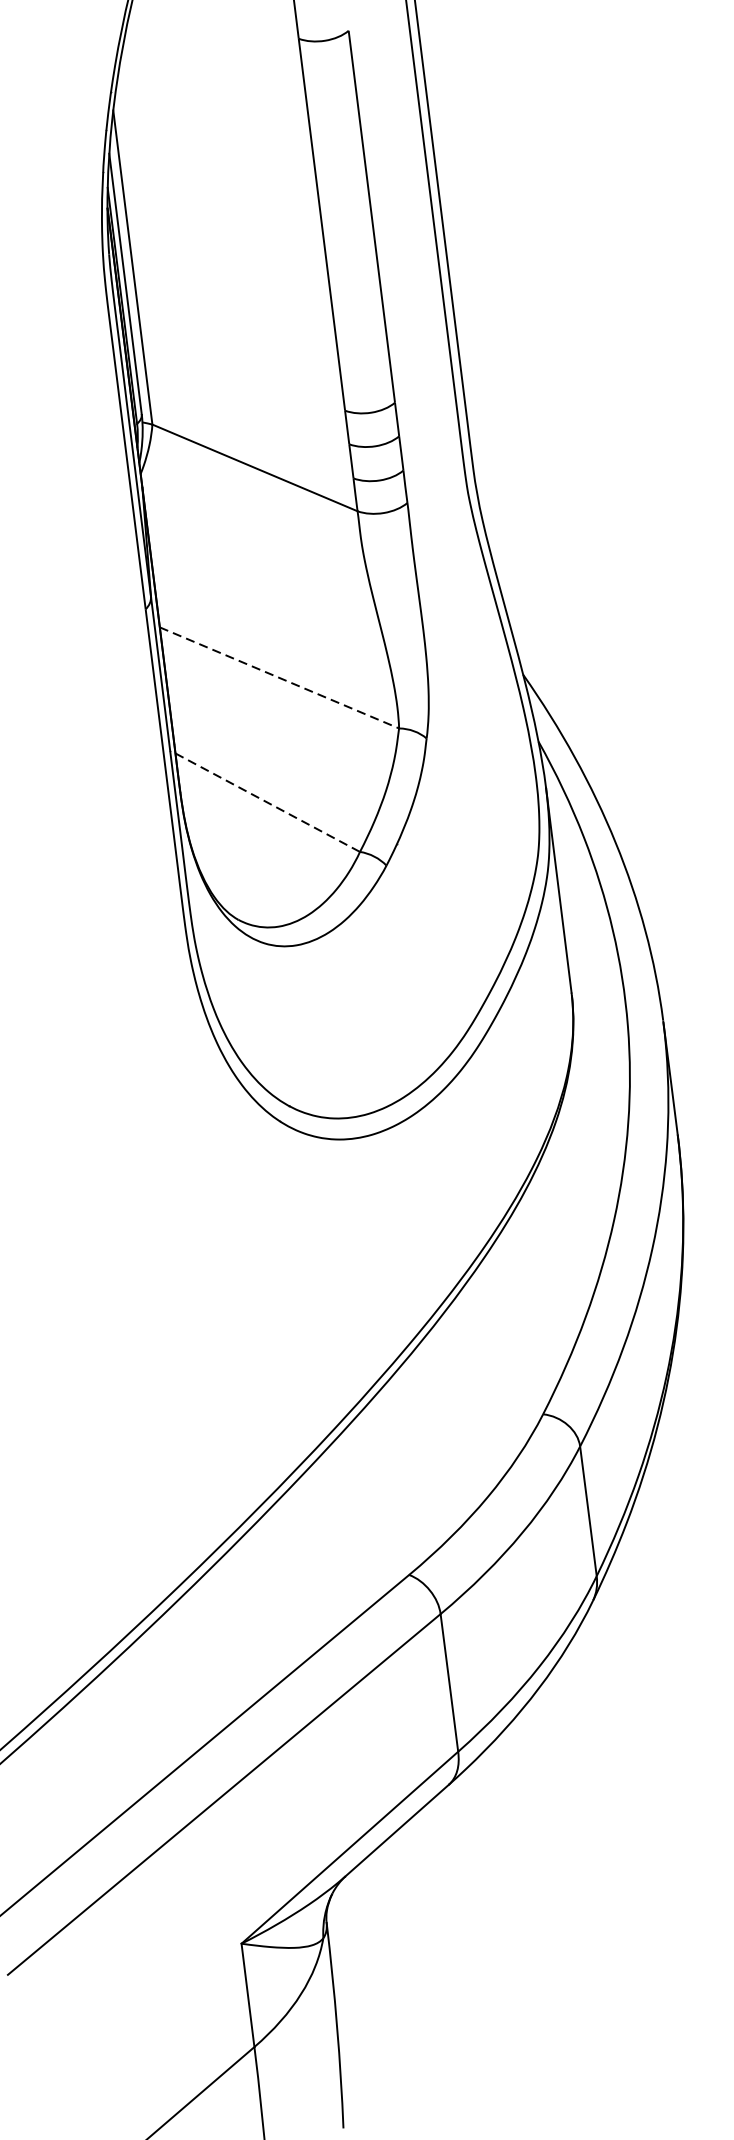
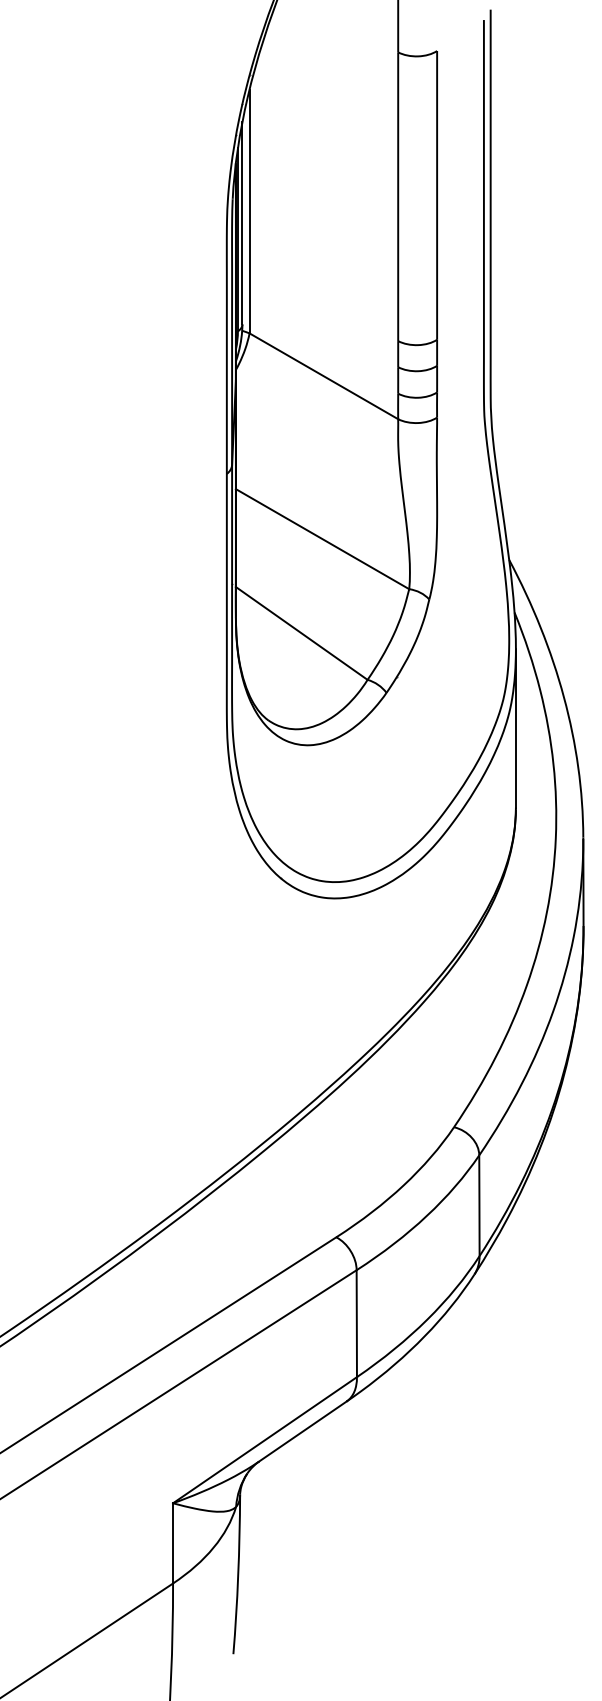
line: (280, 678) -> (323, 539), dashed -> solid
line: (267, 802) -> (301, 633), dashed -> solid

